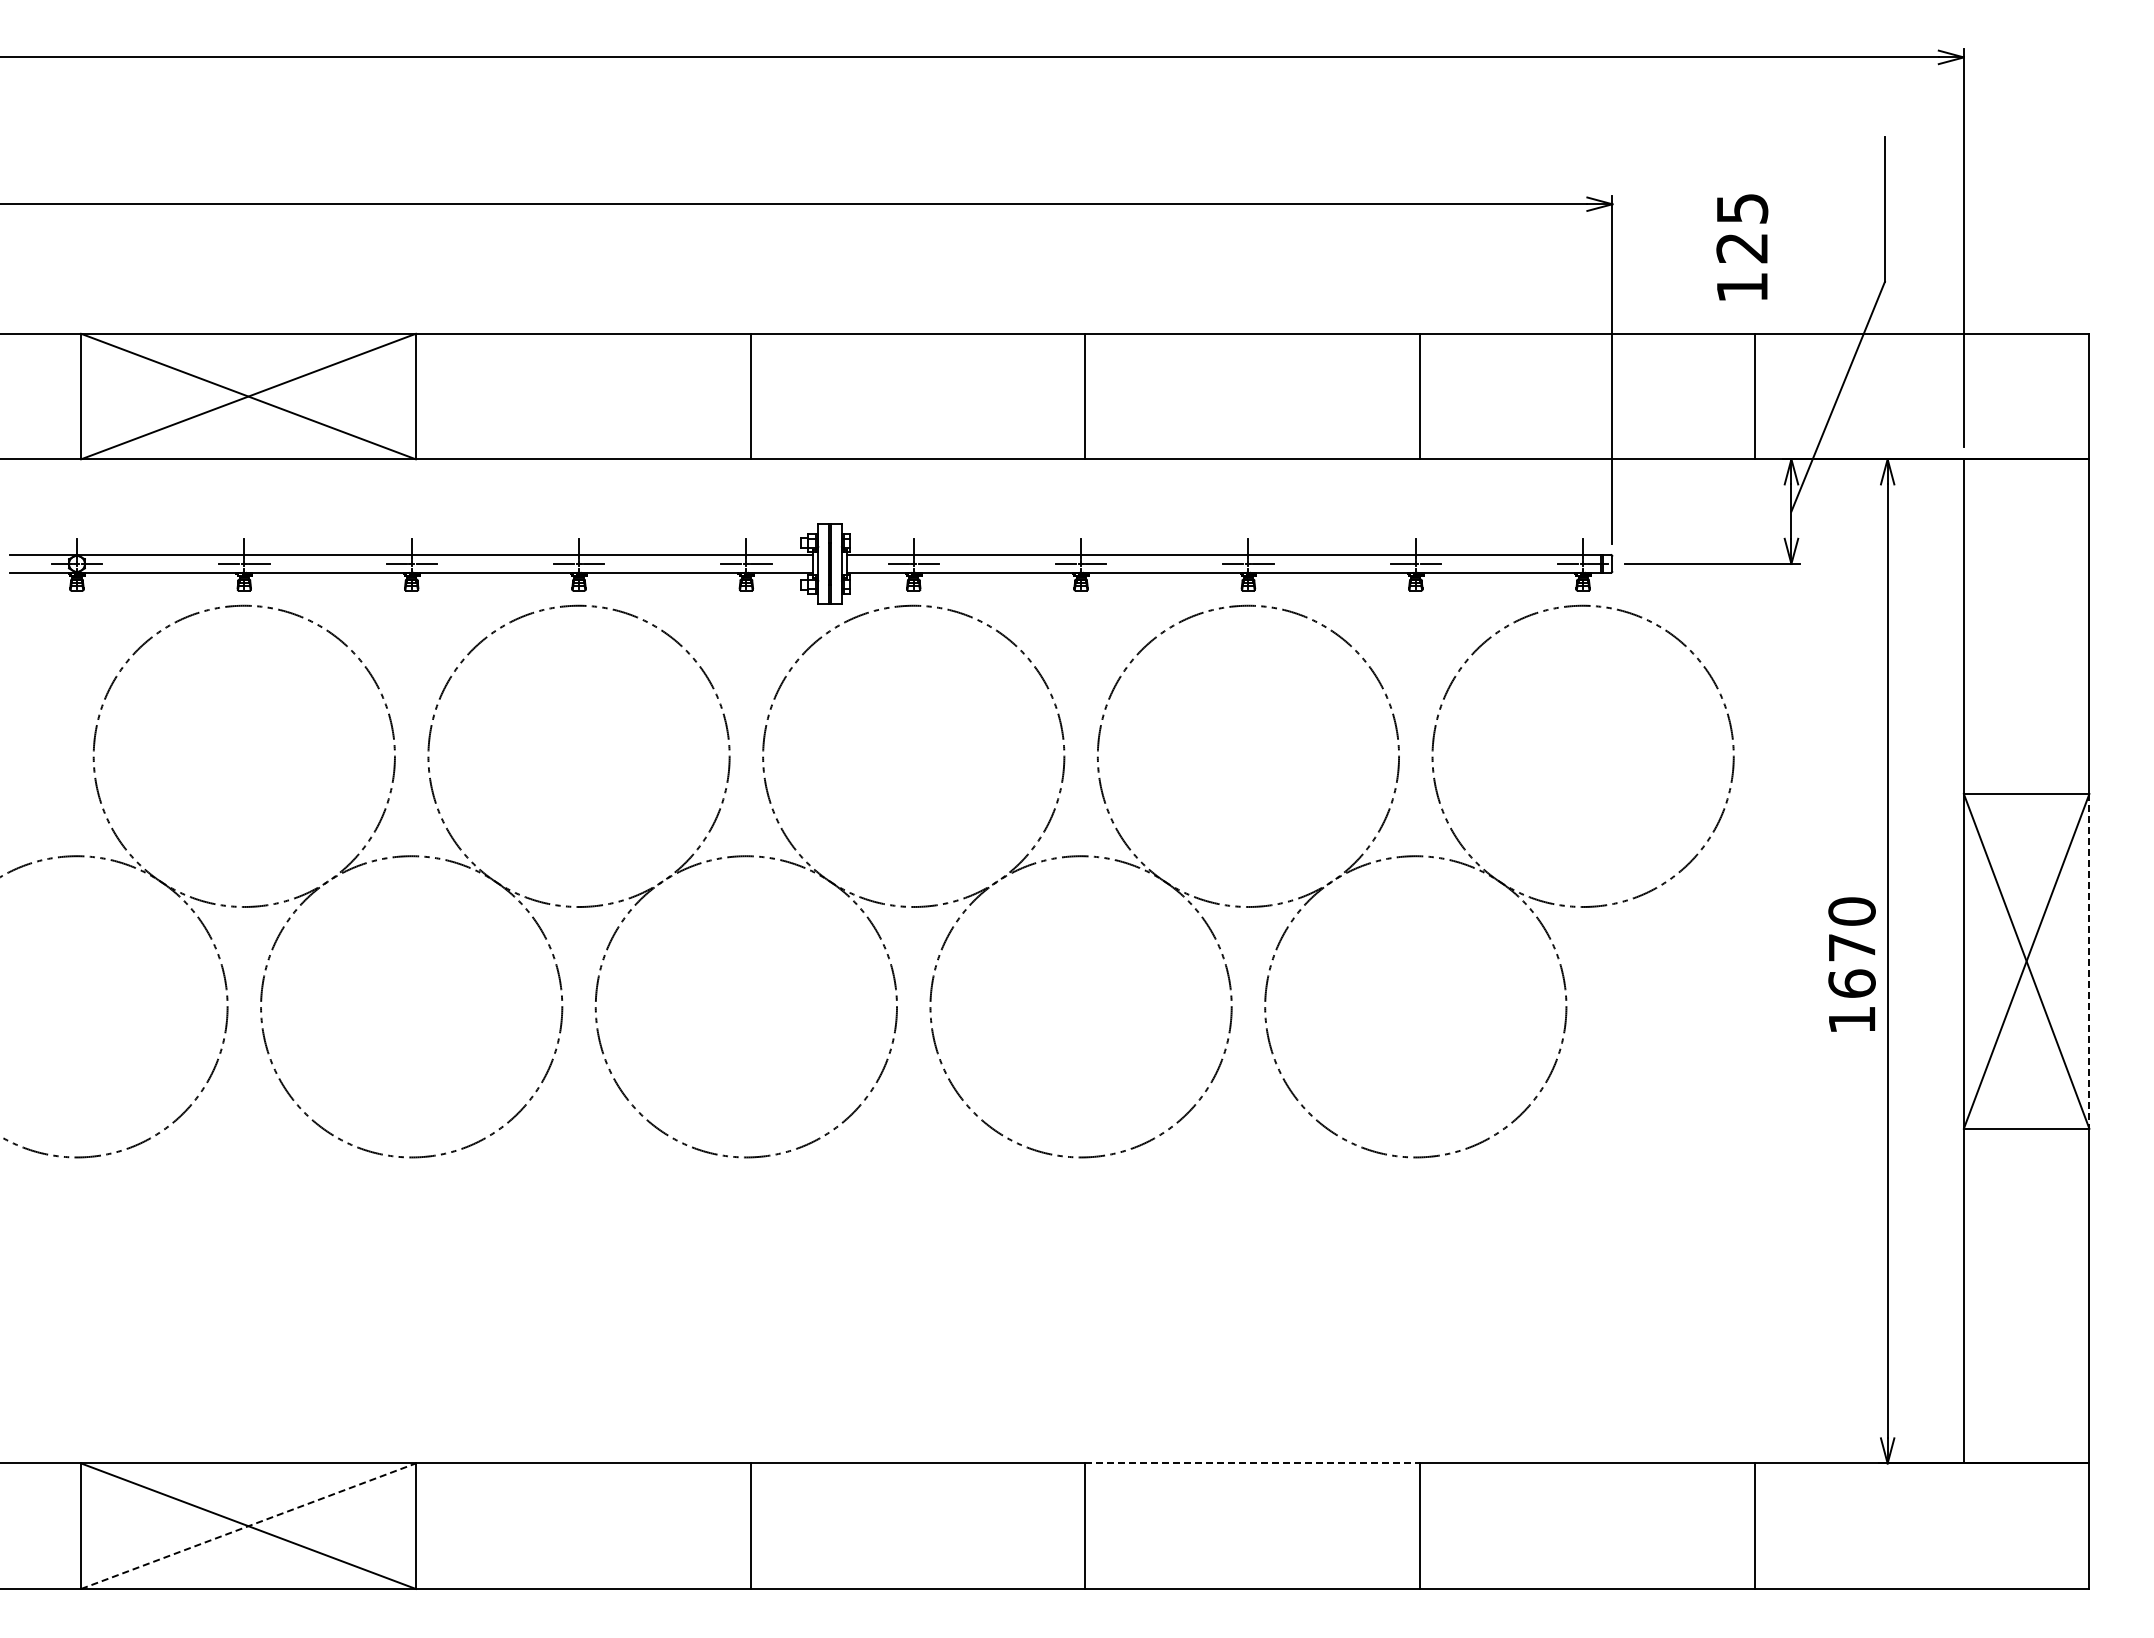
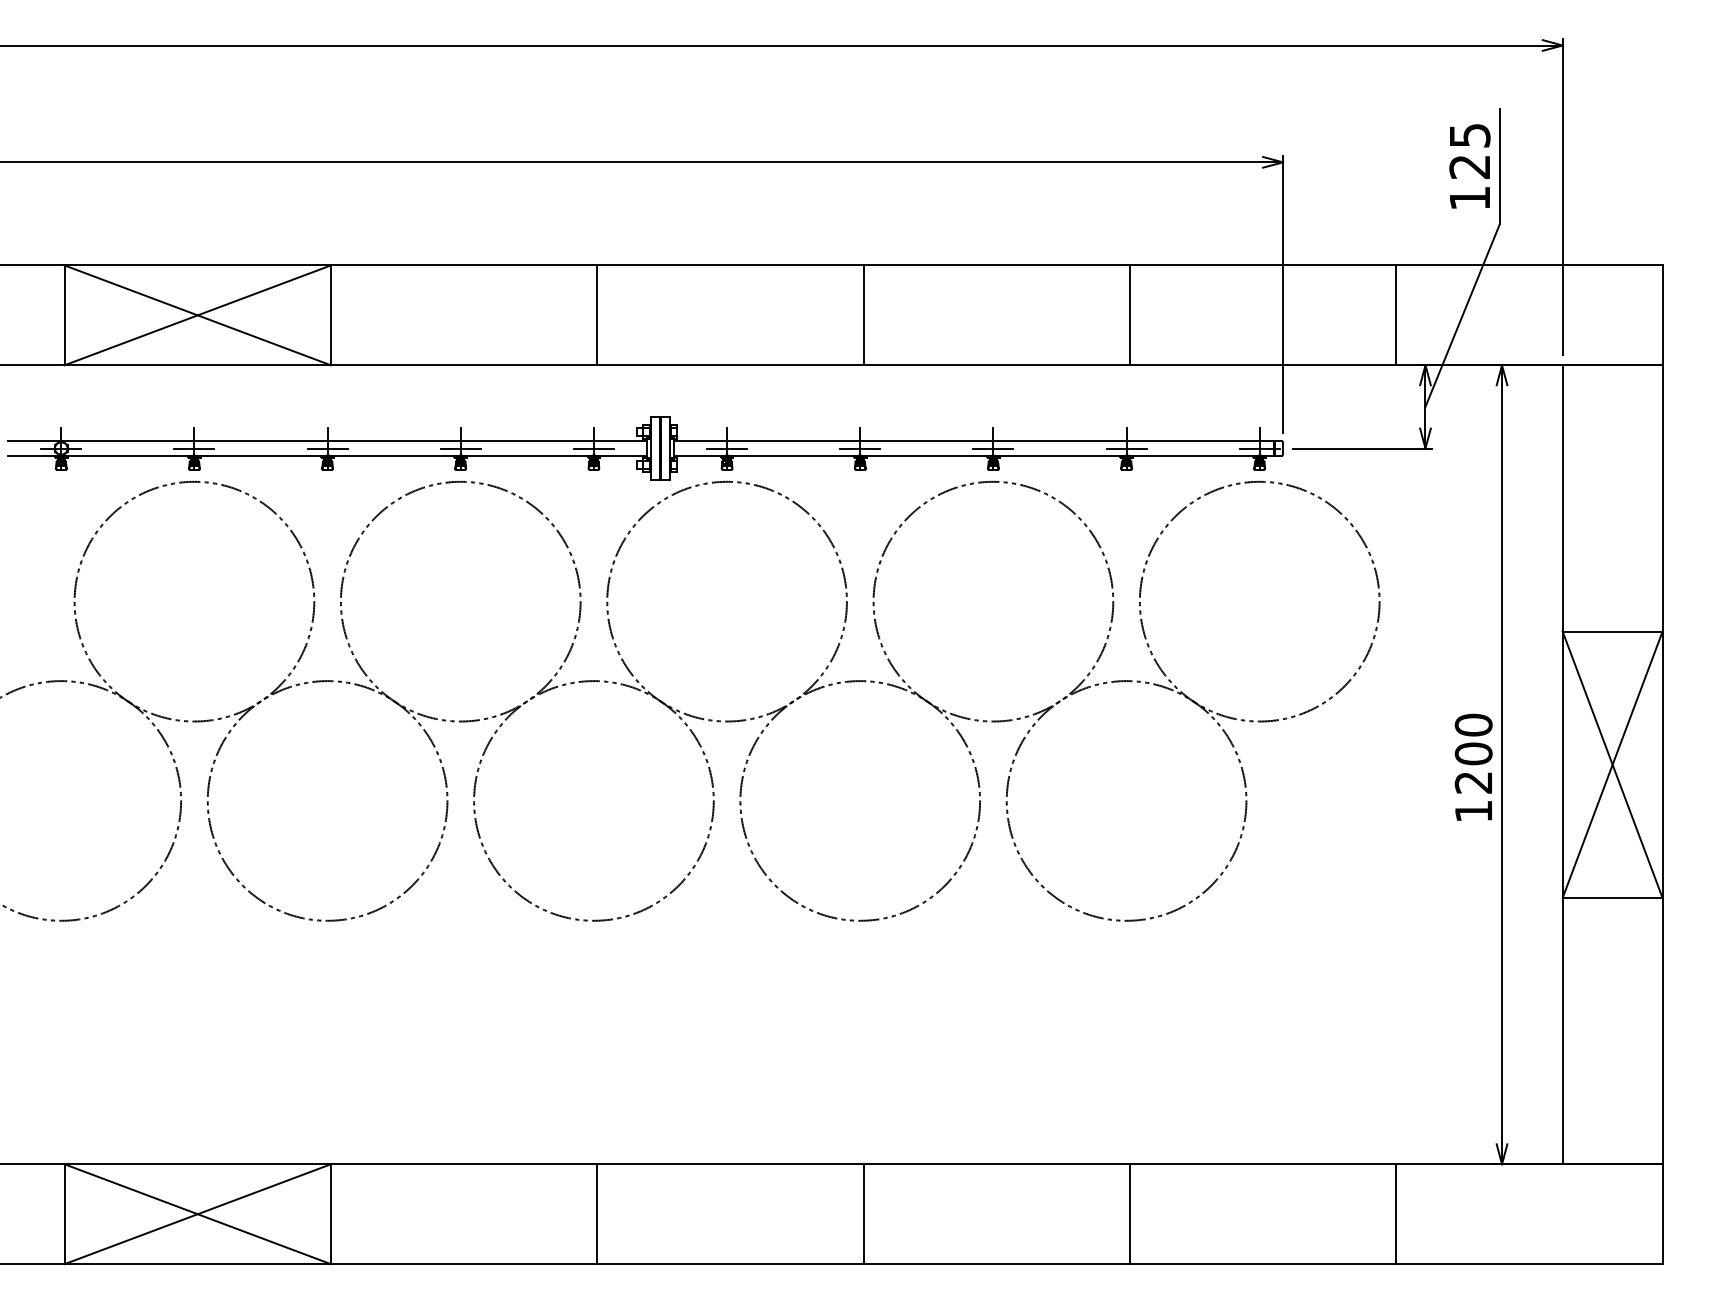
text: (1742, 247) -> (1470, 166), moved
line: (2089, 961) -> (1662, 764), dashed -> solid
text: (1851, 965) -> (1473, 768), 1670 -> 1200
line: (1253, 1463) -> (997, 1164), dashed -> solid
line: (248, 1526) -> (197, 1214), dashed -> solid

